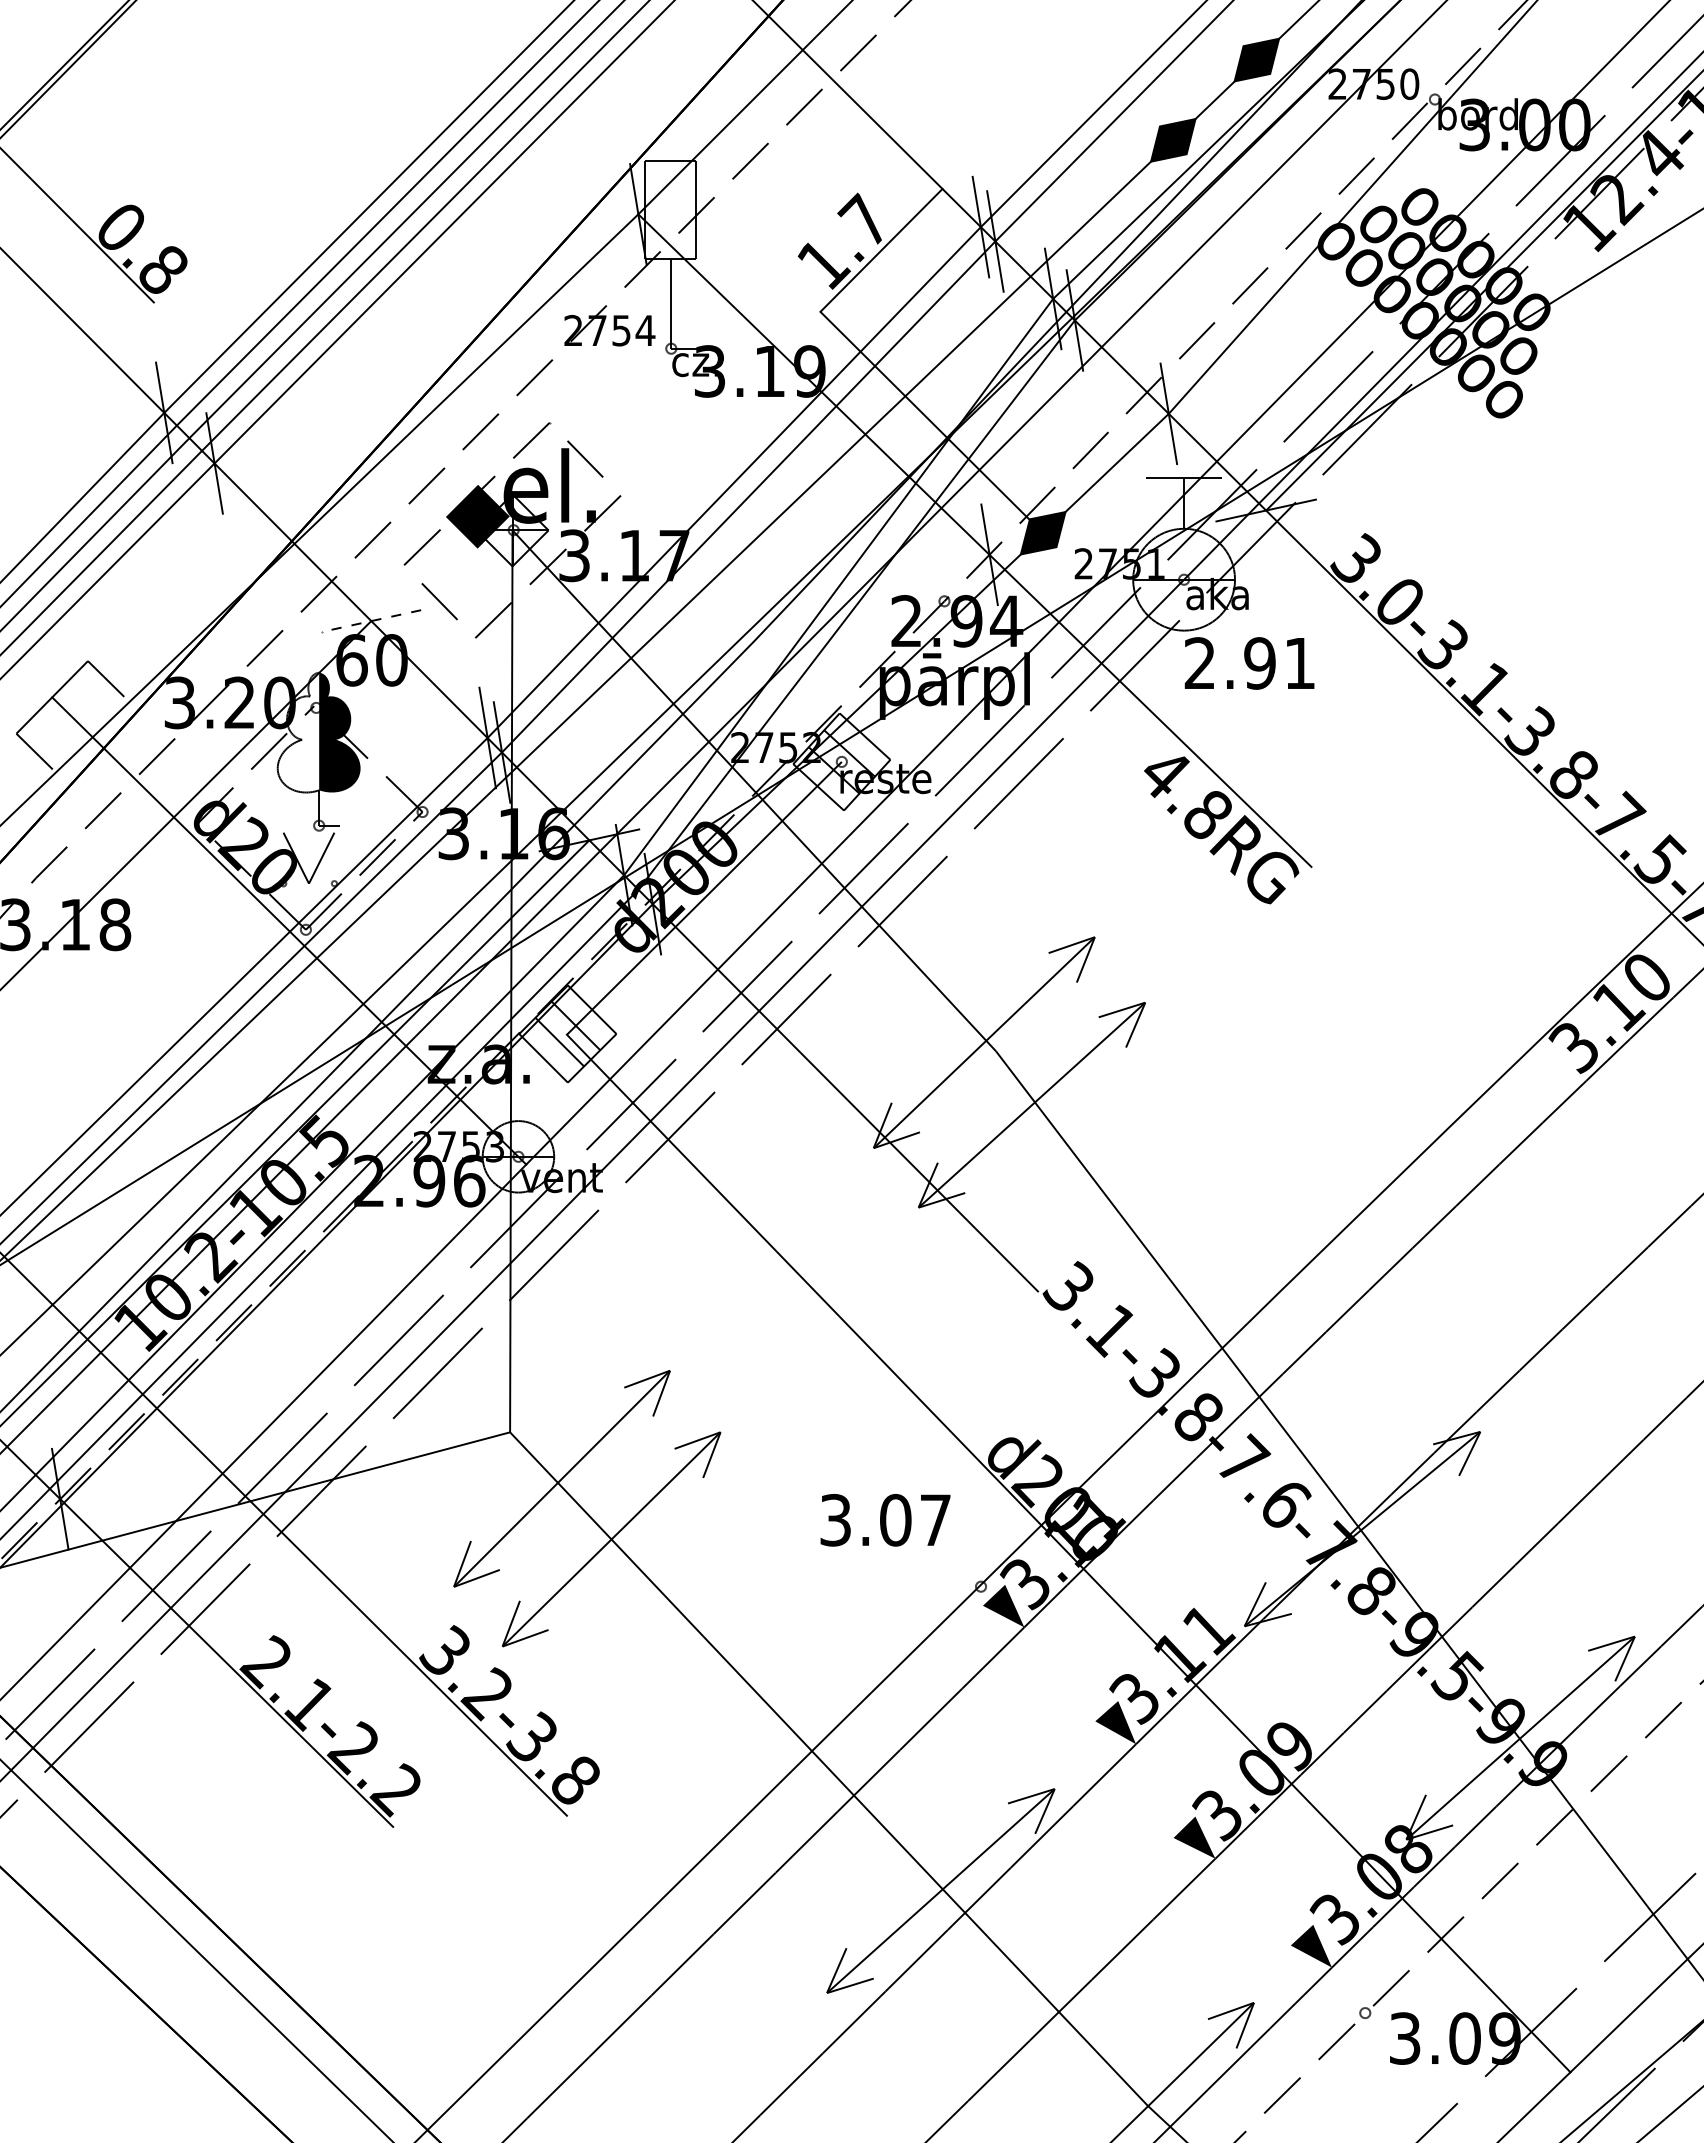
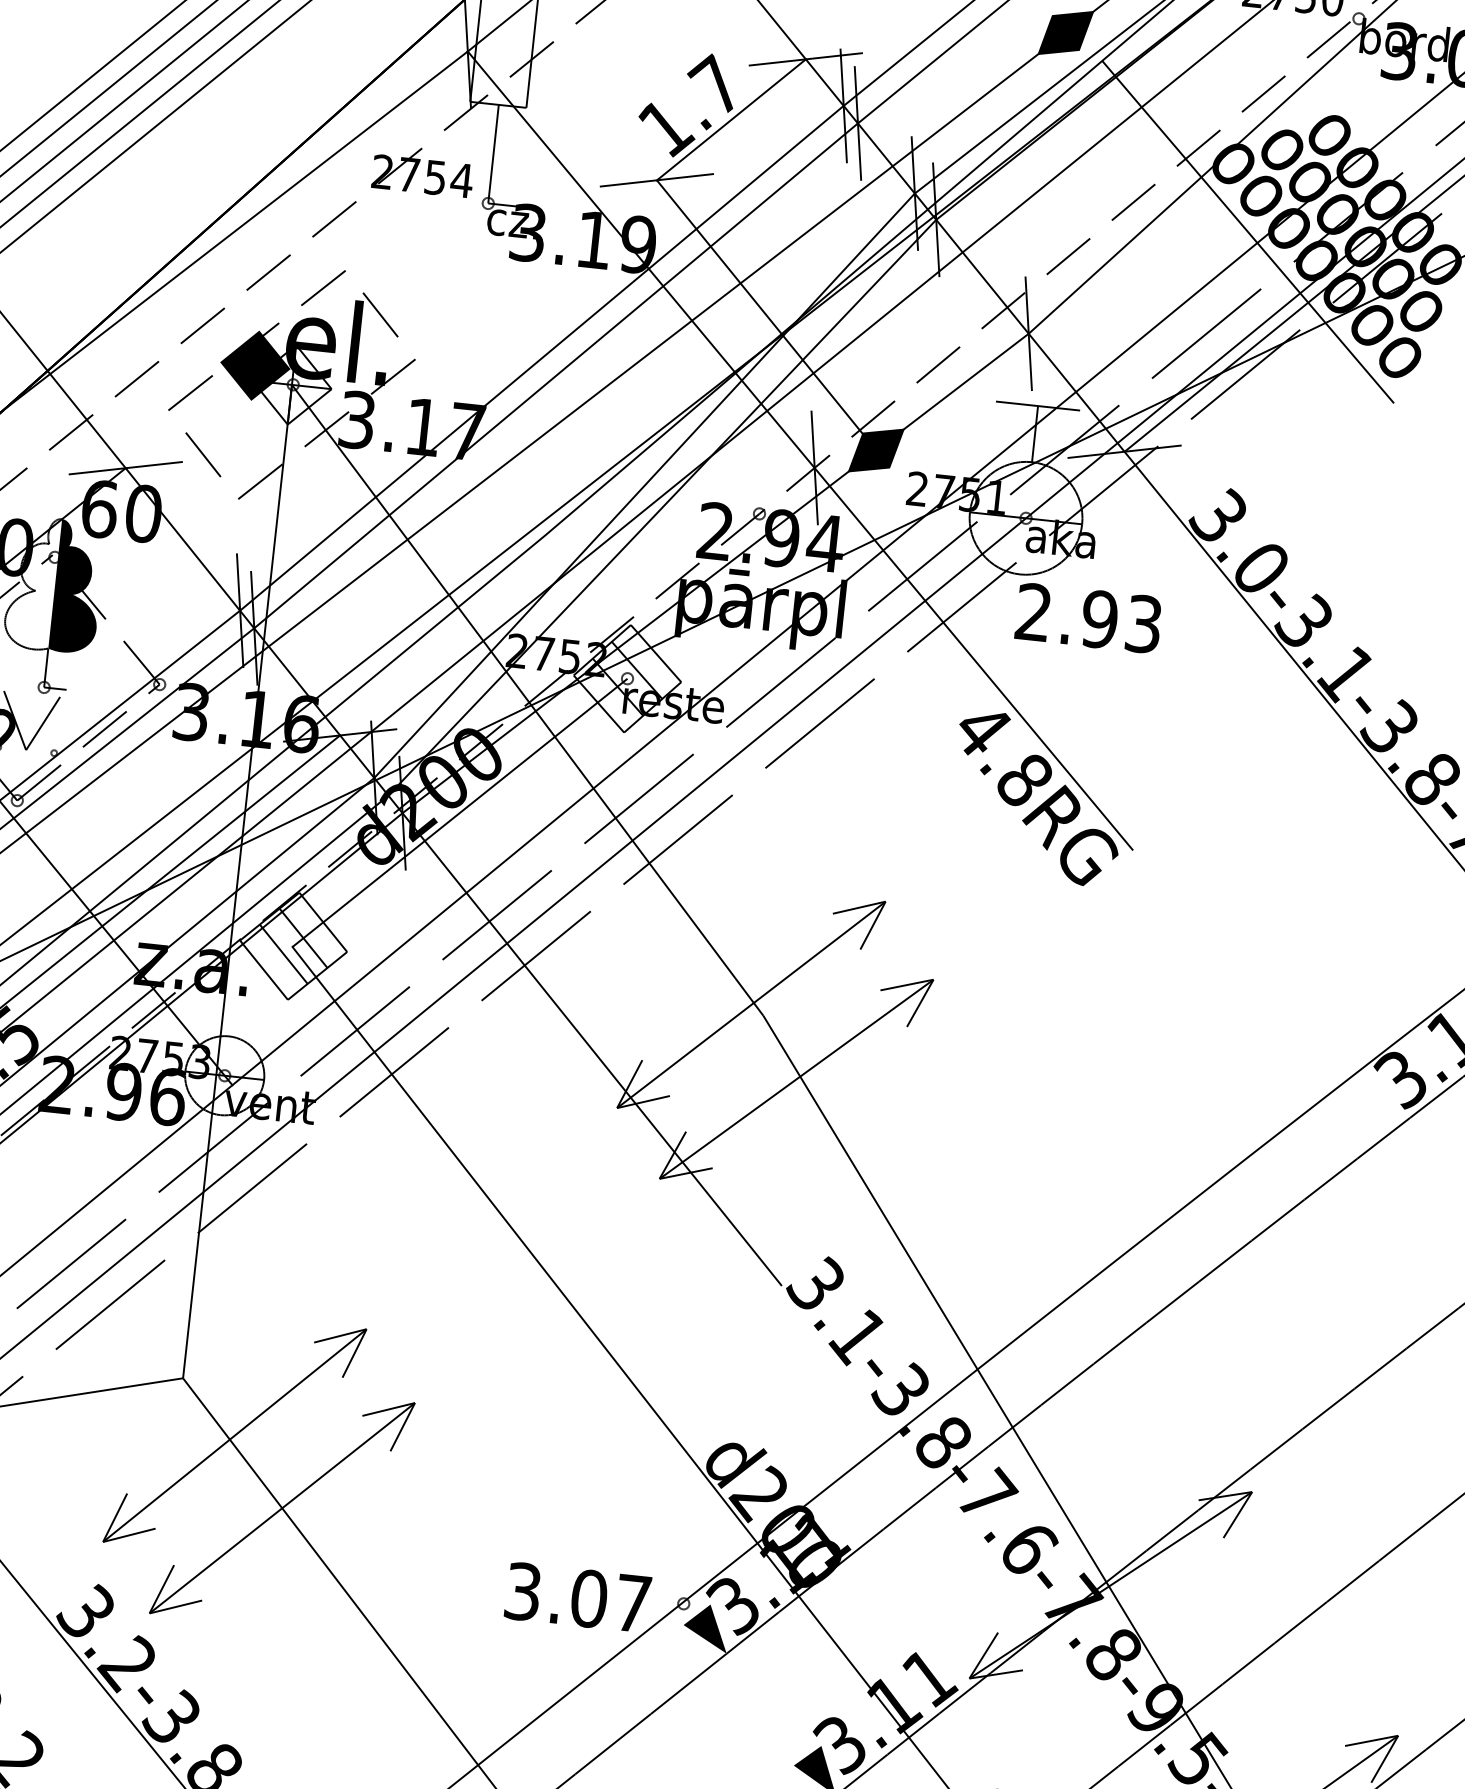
line: (942, 188) -> (805, 58), added
line: (1355, 301) -> (1247, 231), added
line: (820, 311) -> (657, 179), added
line: (371, 621) -> (125, 468), dashed -> solid
text: (1300, 663) -> (1144, 624), 2.91 -> 2.93
text: (885, 1520) -> (577, 1597), moved

